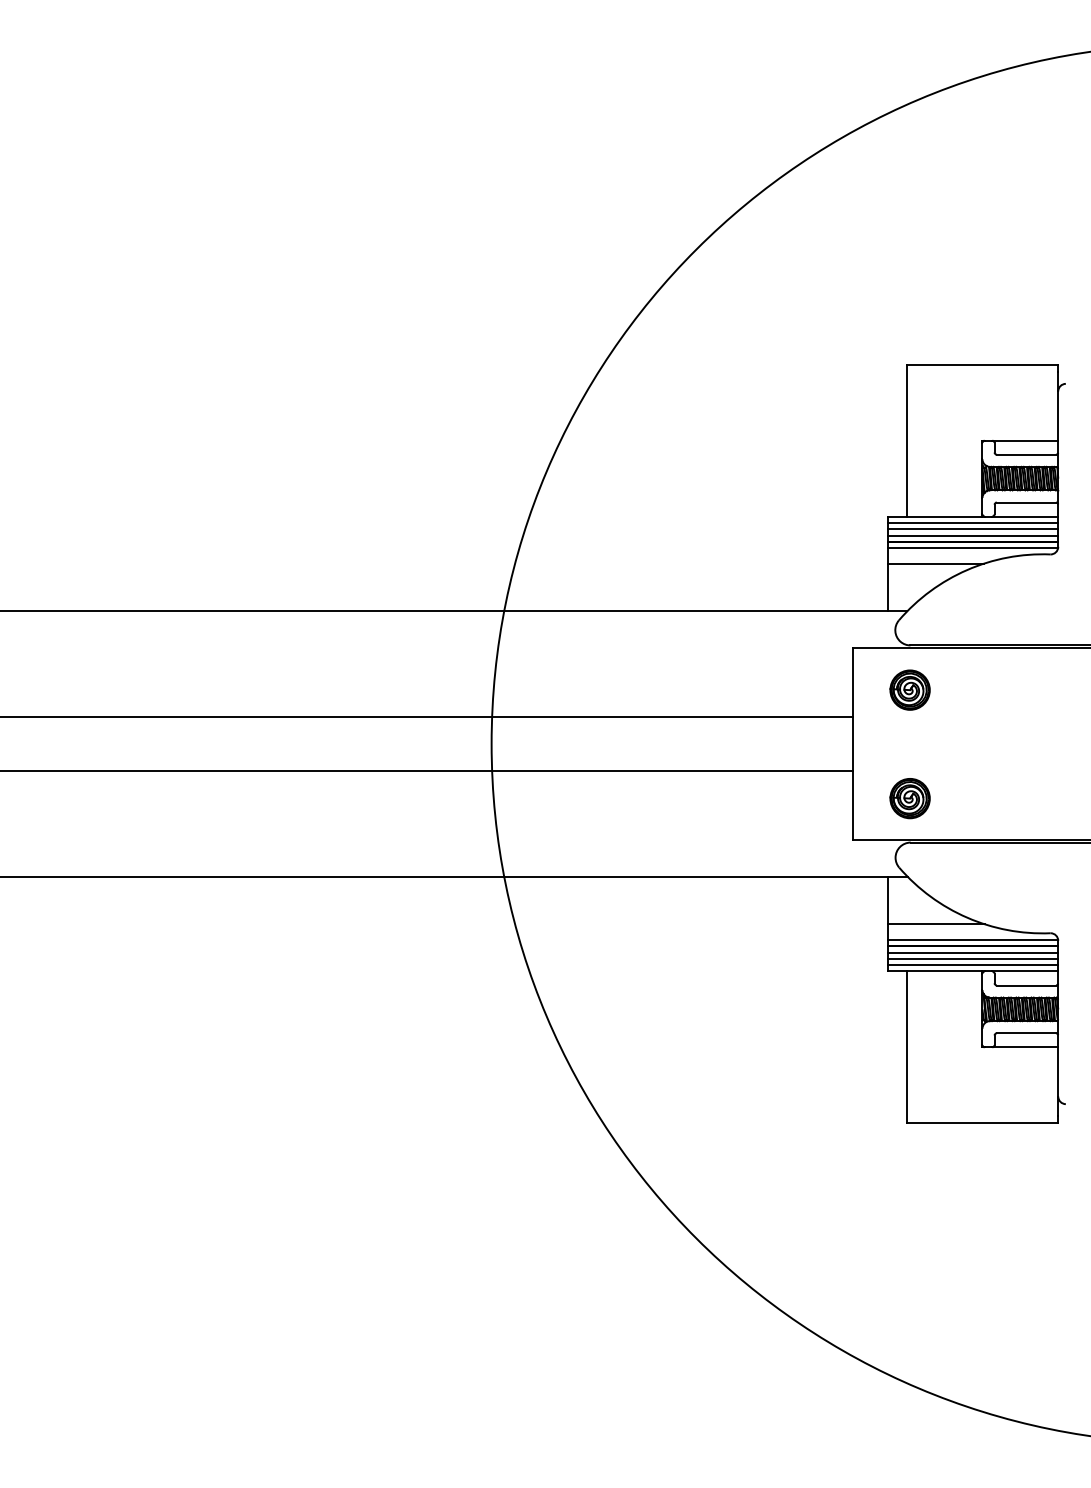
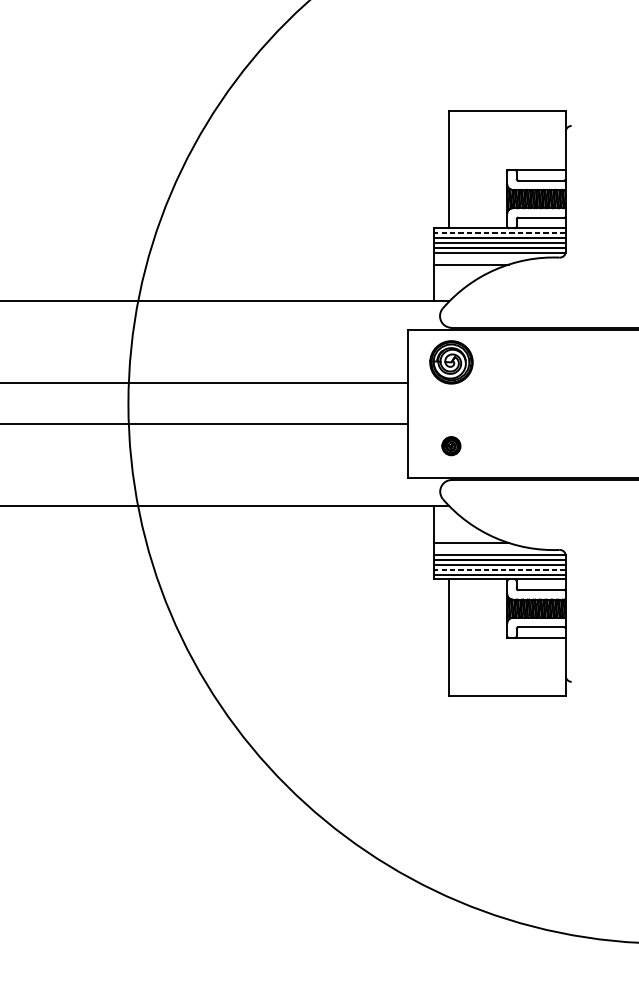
line: (972, 522) -> (499, 232), solid -> dashed
part: (909, 689) -> (450, 361), size x1.4
part: (909, 798) -> (450, 445), size x0.6
line: (972, 958) -> (499, 569), solid -> dashed

